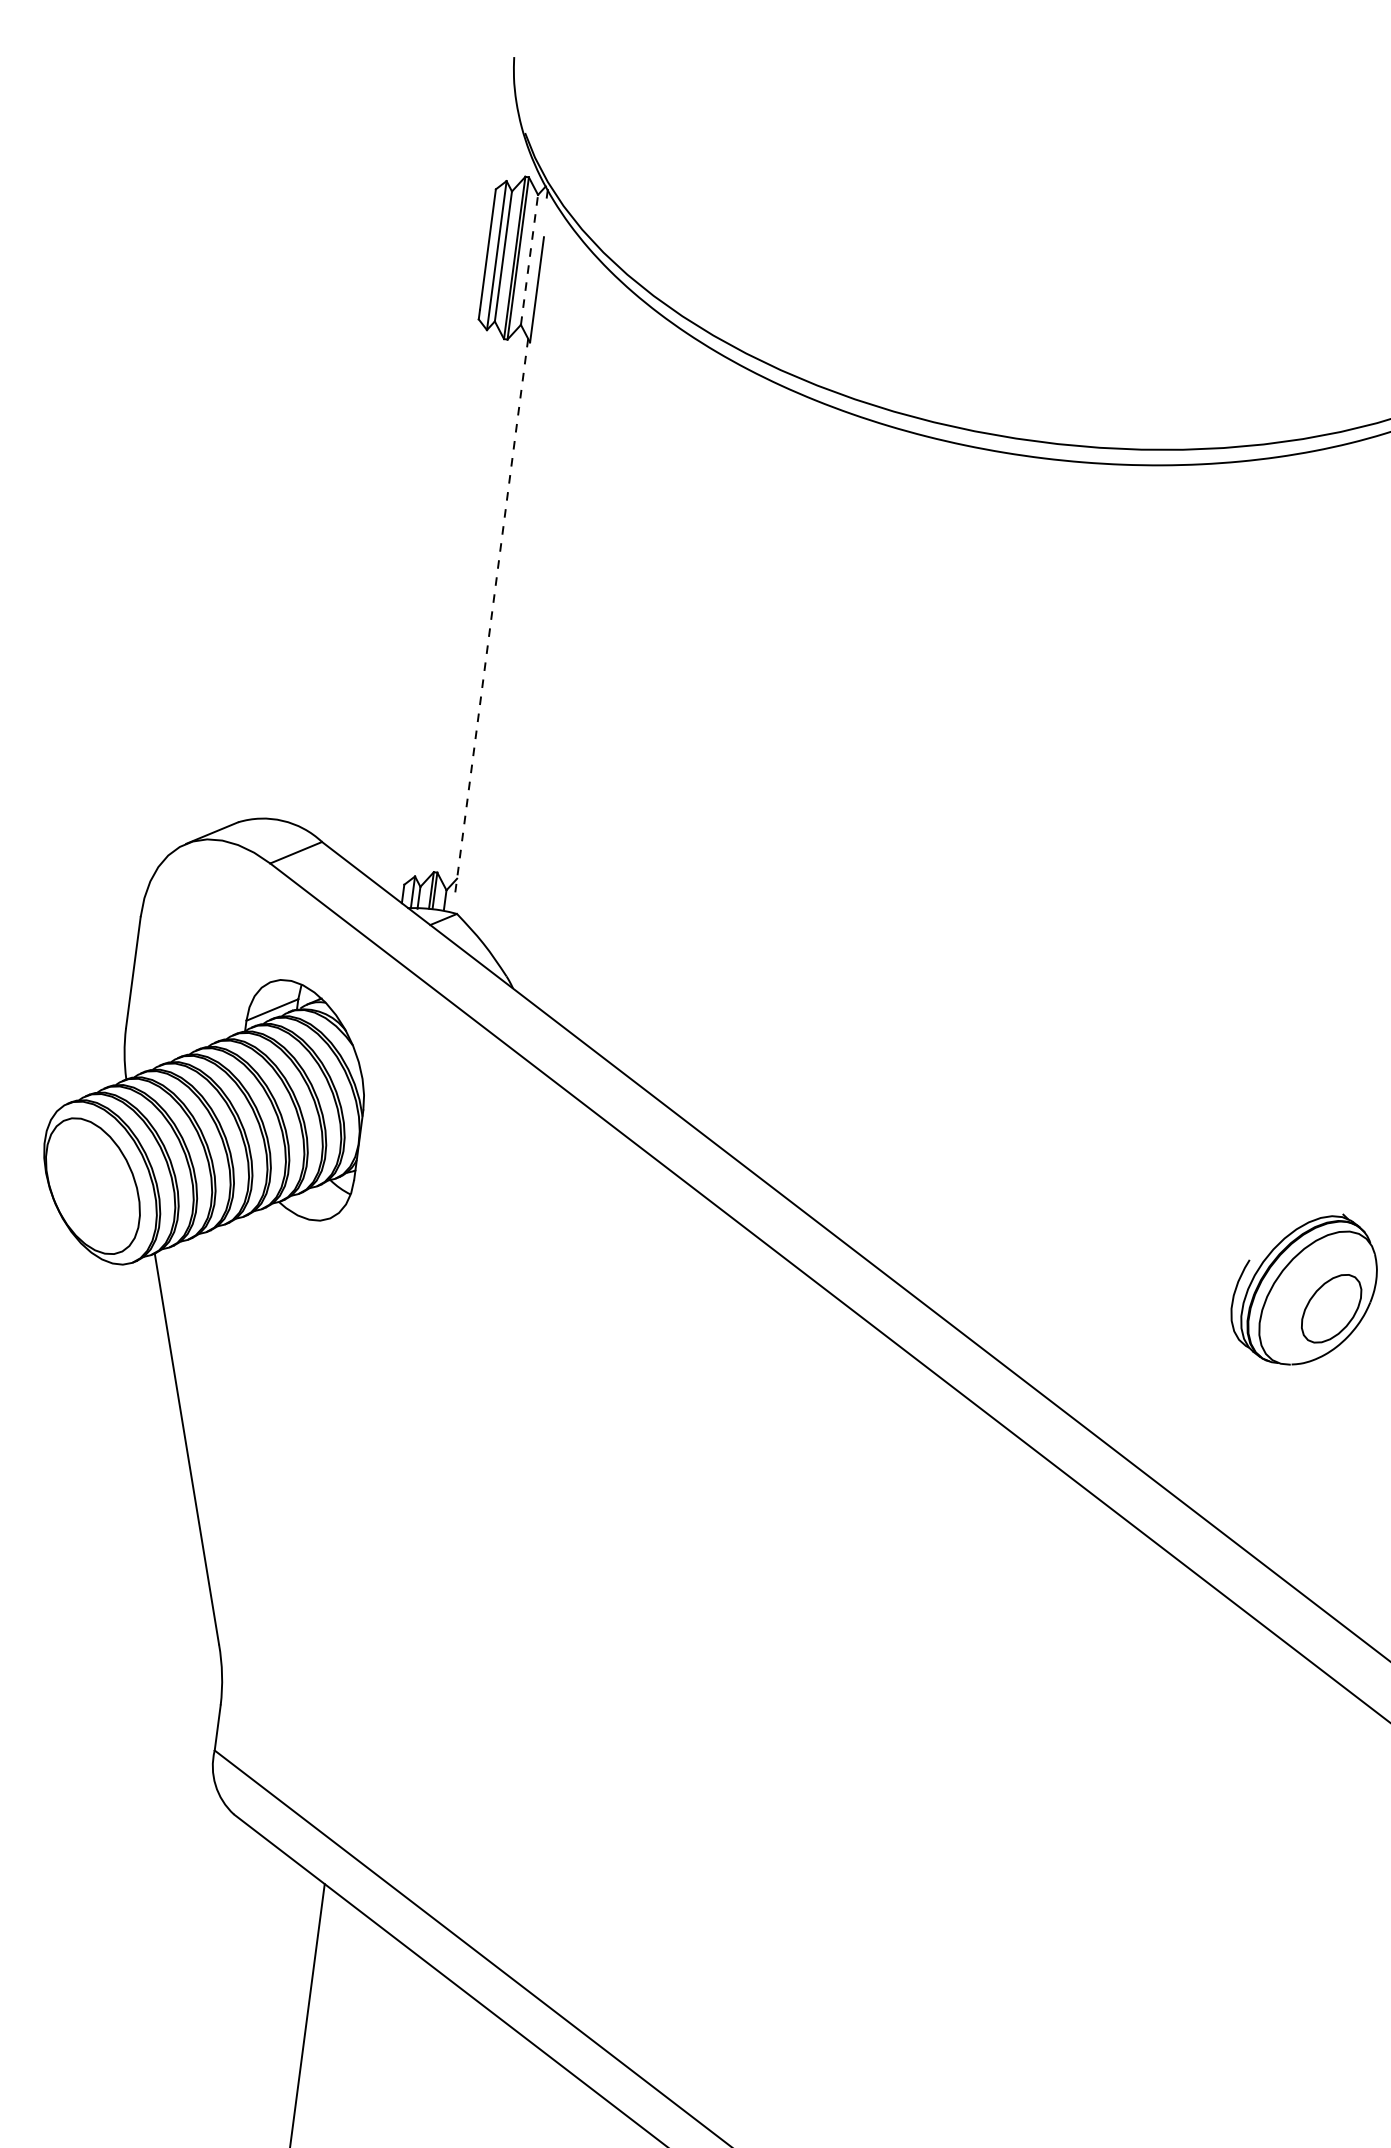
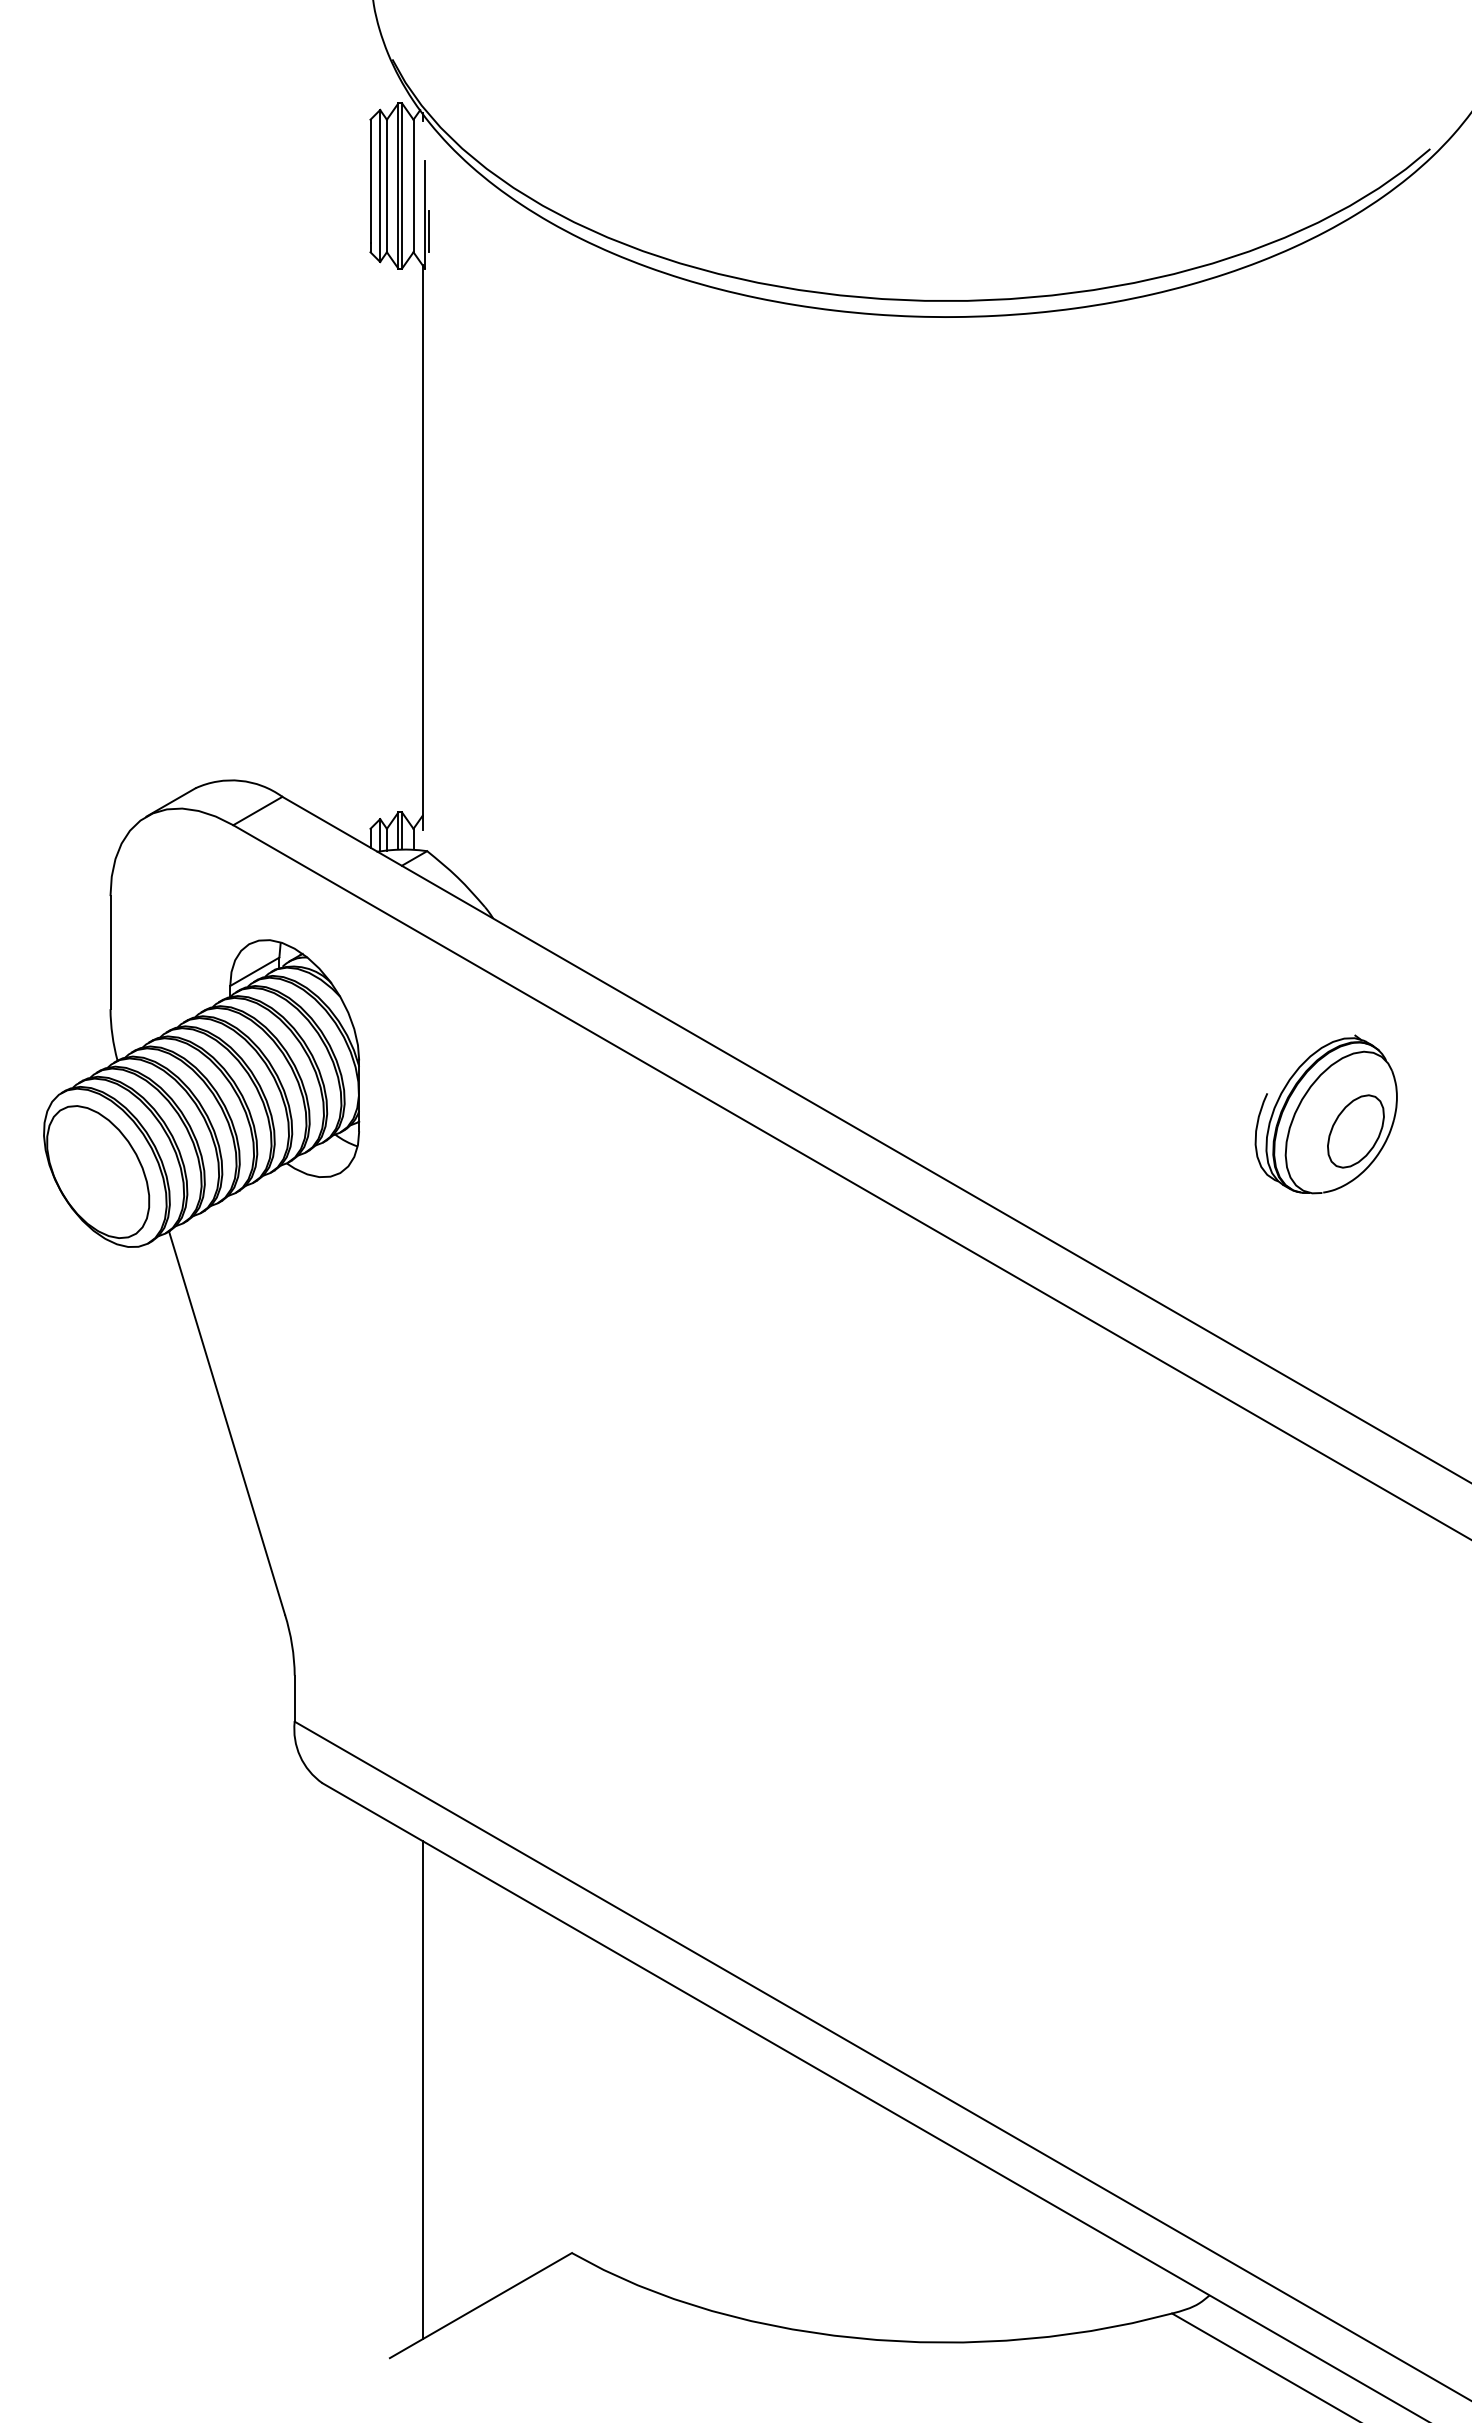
line: (529, 259) -> (413, 185), dashed -> solid
line: (538, 306) -> (428, 231), added
line: (491, 615) -> (422, 547), dashed -> solid

